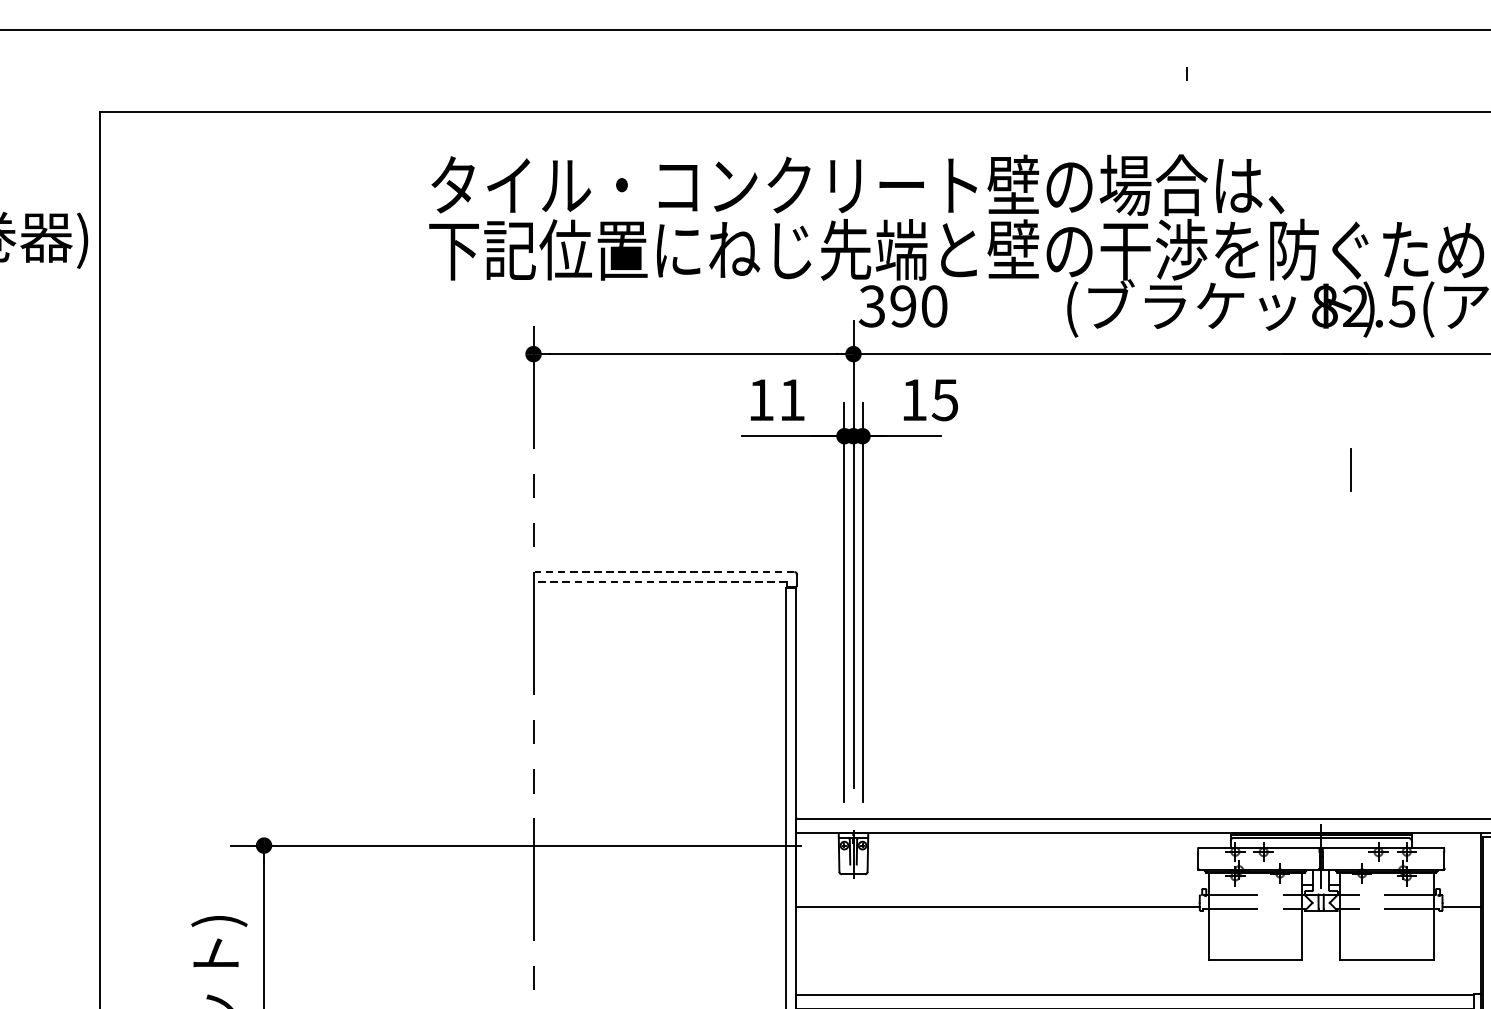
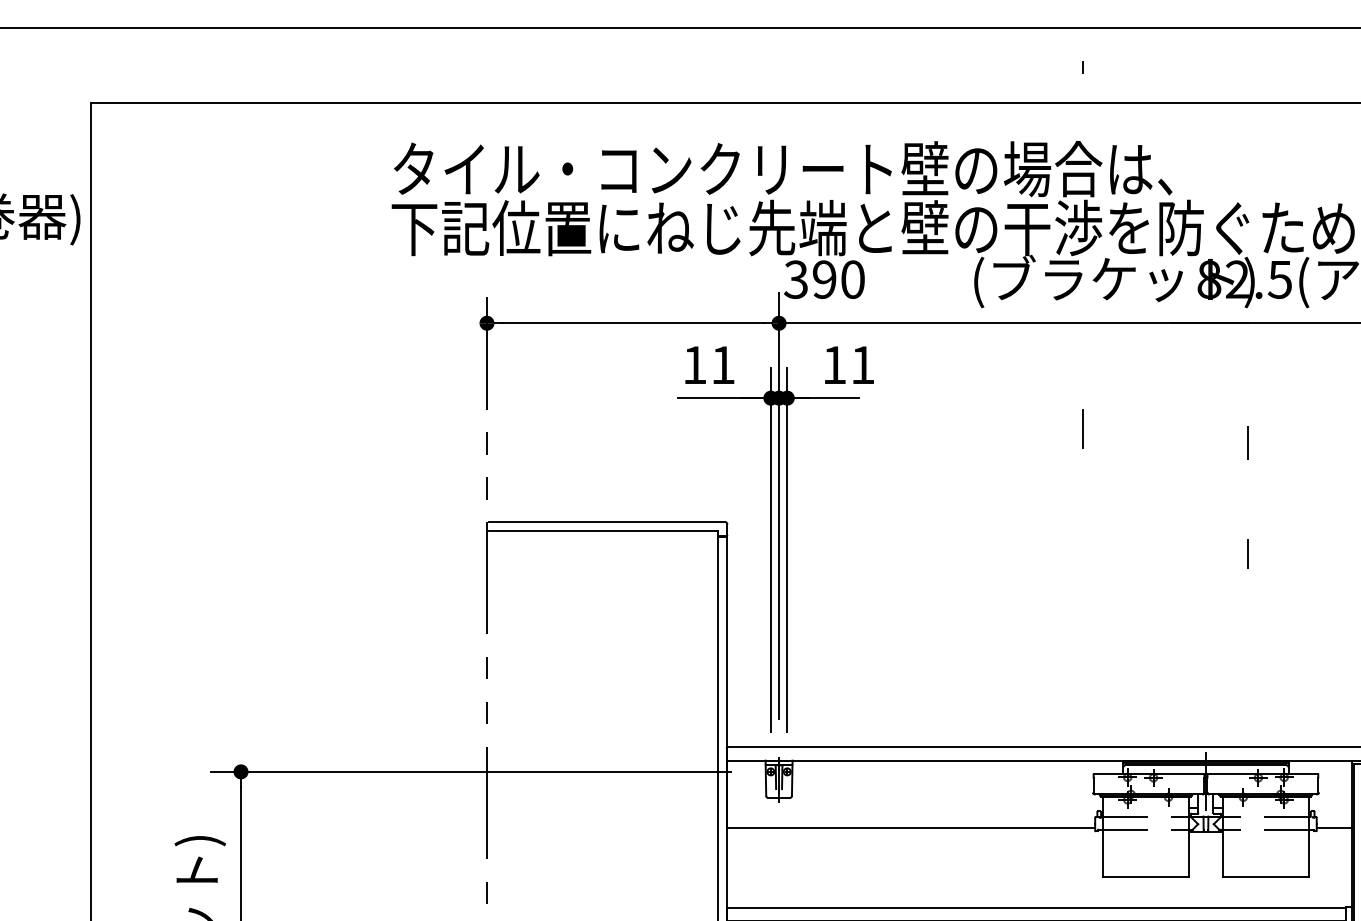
text: (944, 400) -> (862, 365), 15 -> 11
line: (1350, 469) -> (1082, 428), moved
line: (1366, 484) -> (1247, 442), added
line: (664, 572) -> (606, 522), dashed -> solid
line: (661, 582) -> (603, 531), dashed -> solid
line: (1366, 606) -> (1247, 553), added

